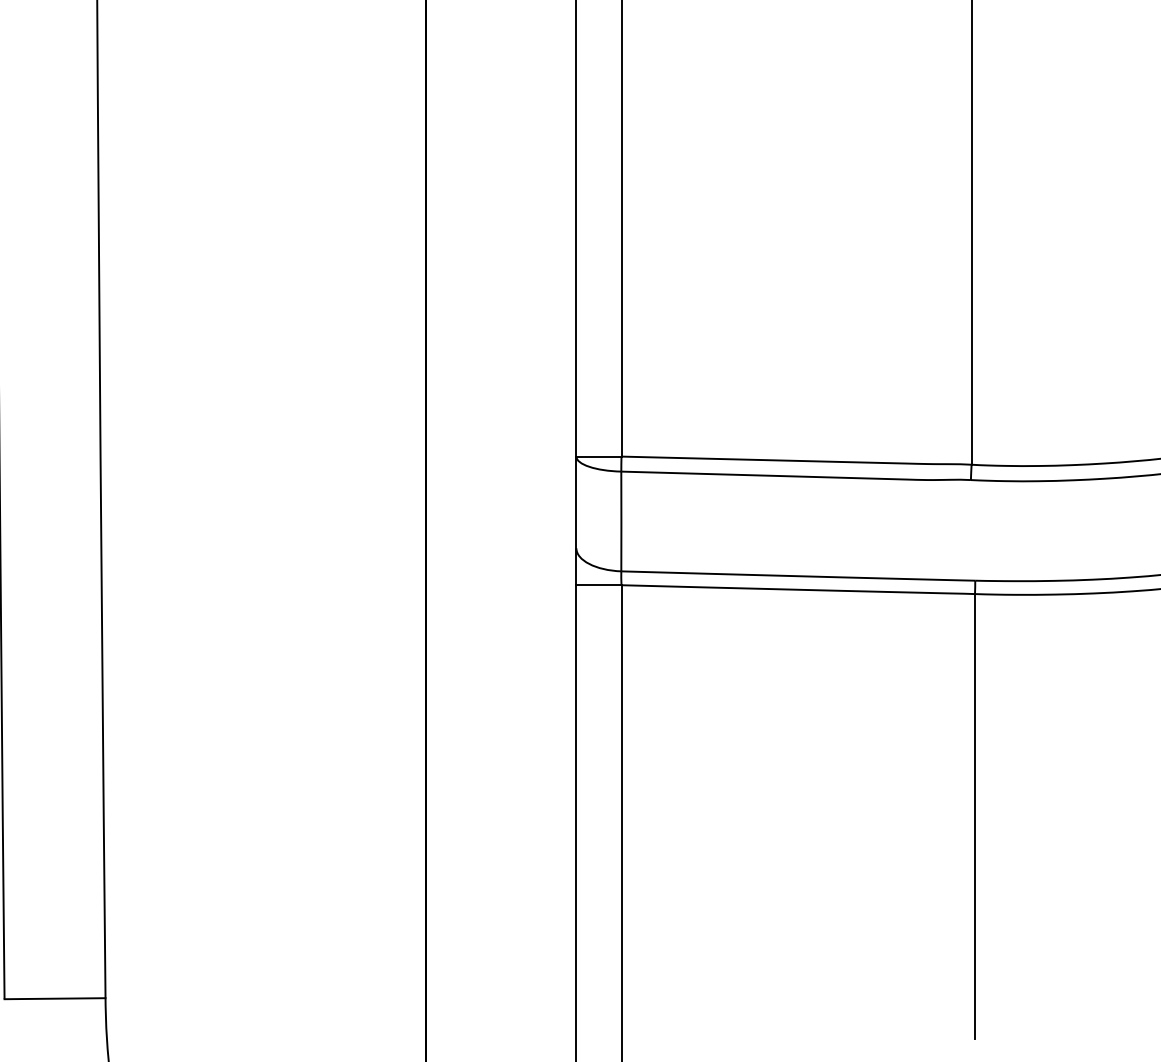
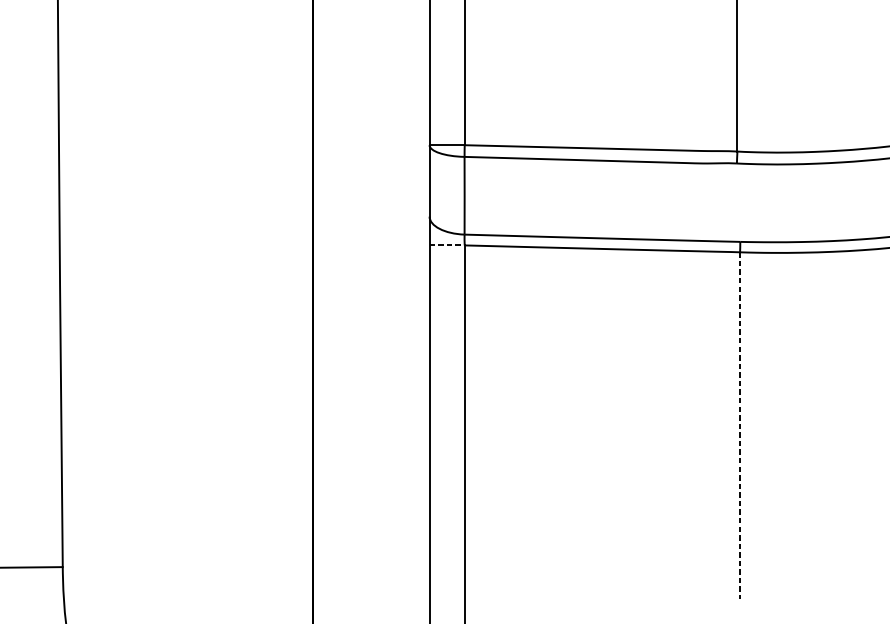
line: (598, 585) -> (446, 245), solid -> dashed
line: (974, 816) -> (739, 425), solid -> dashed

